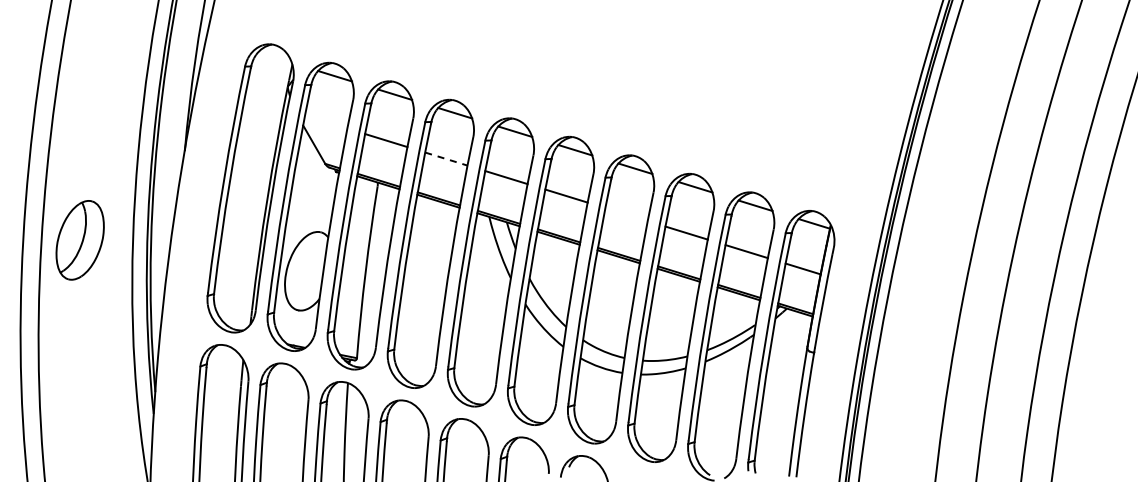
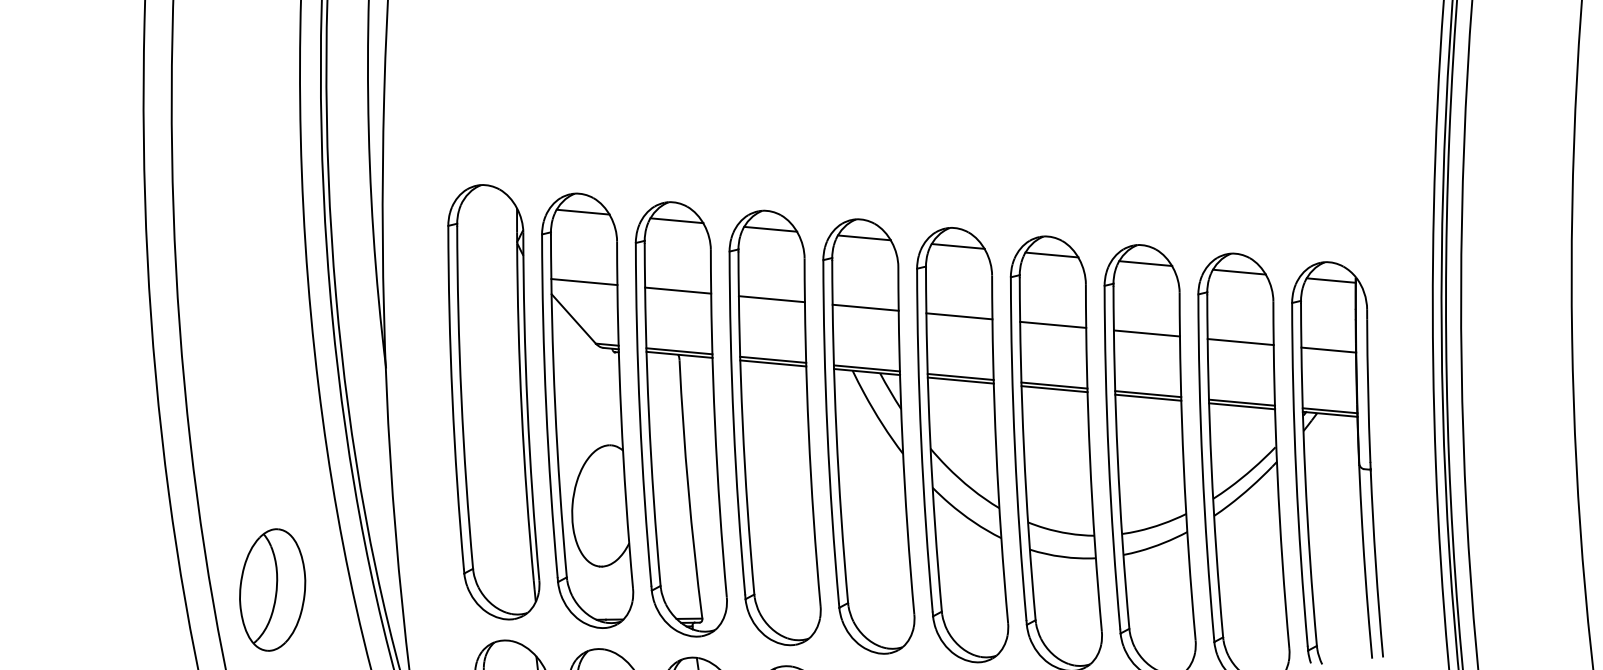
line: (326, 121) -> (584, 281), added
line: (446, 159) -> (772, 299), dashed -> solid
line: (626, 214) -> (1052, 324), added
part: (79, 240) -> (271, 590), moved

